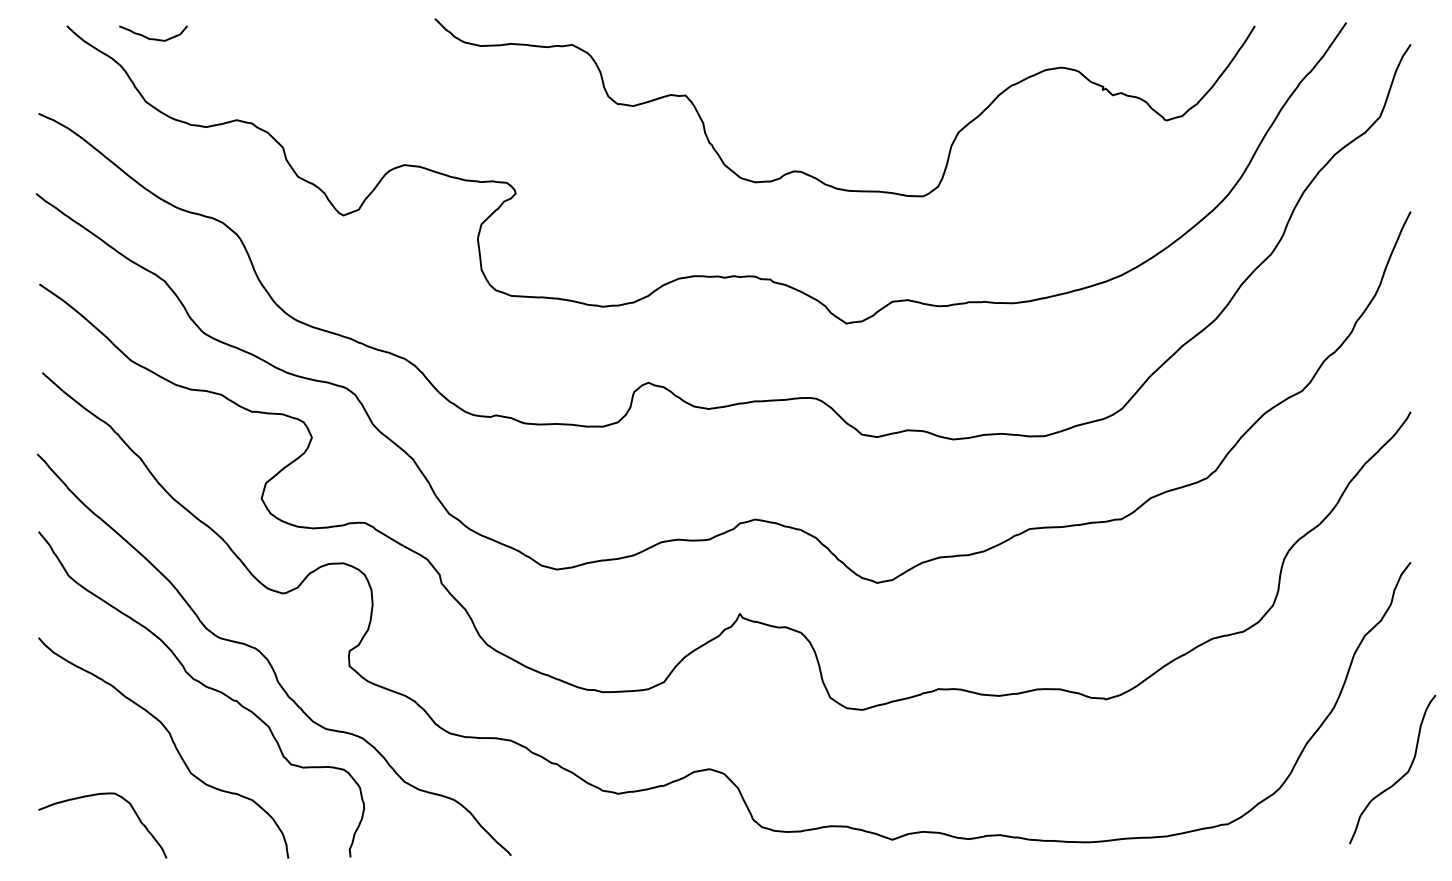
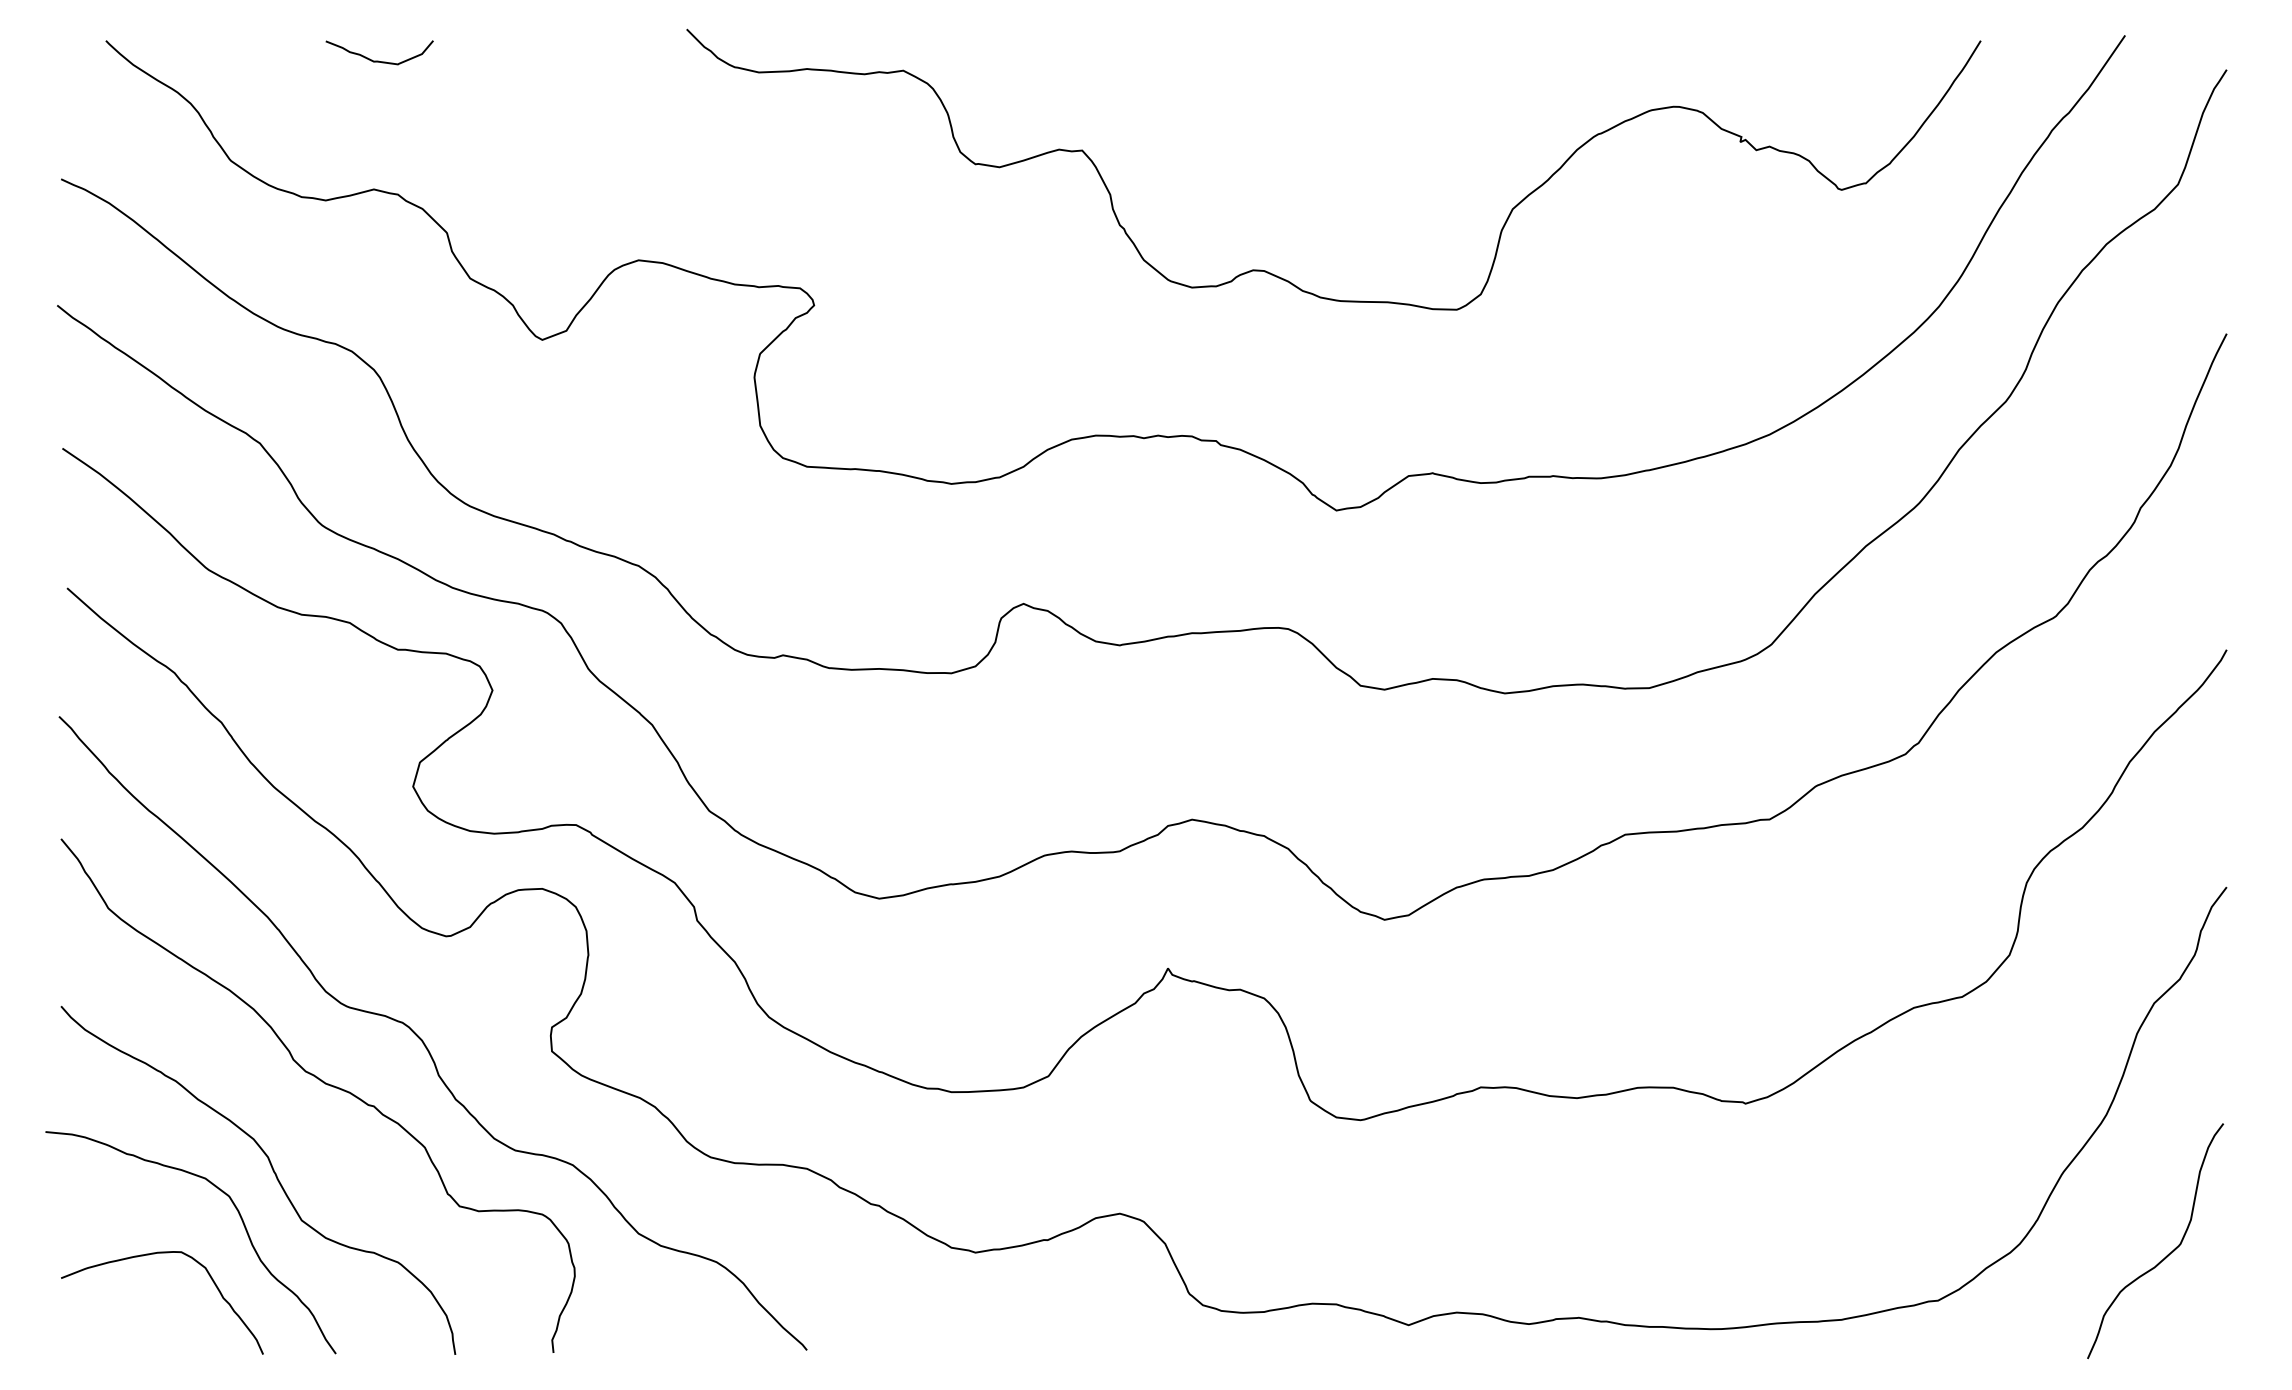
curve: (153, 38) -> (379, 60), moved
curve: (153, 776) -> (242, 1225), added
curve: (1400, 777) -> (2167, 1253), moved

